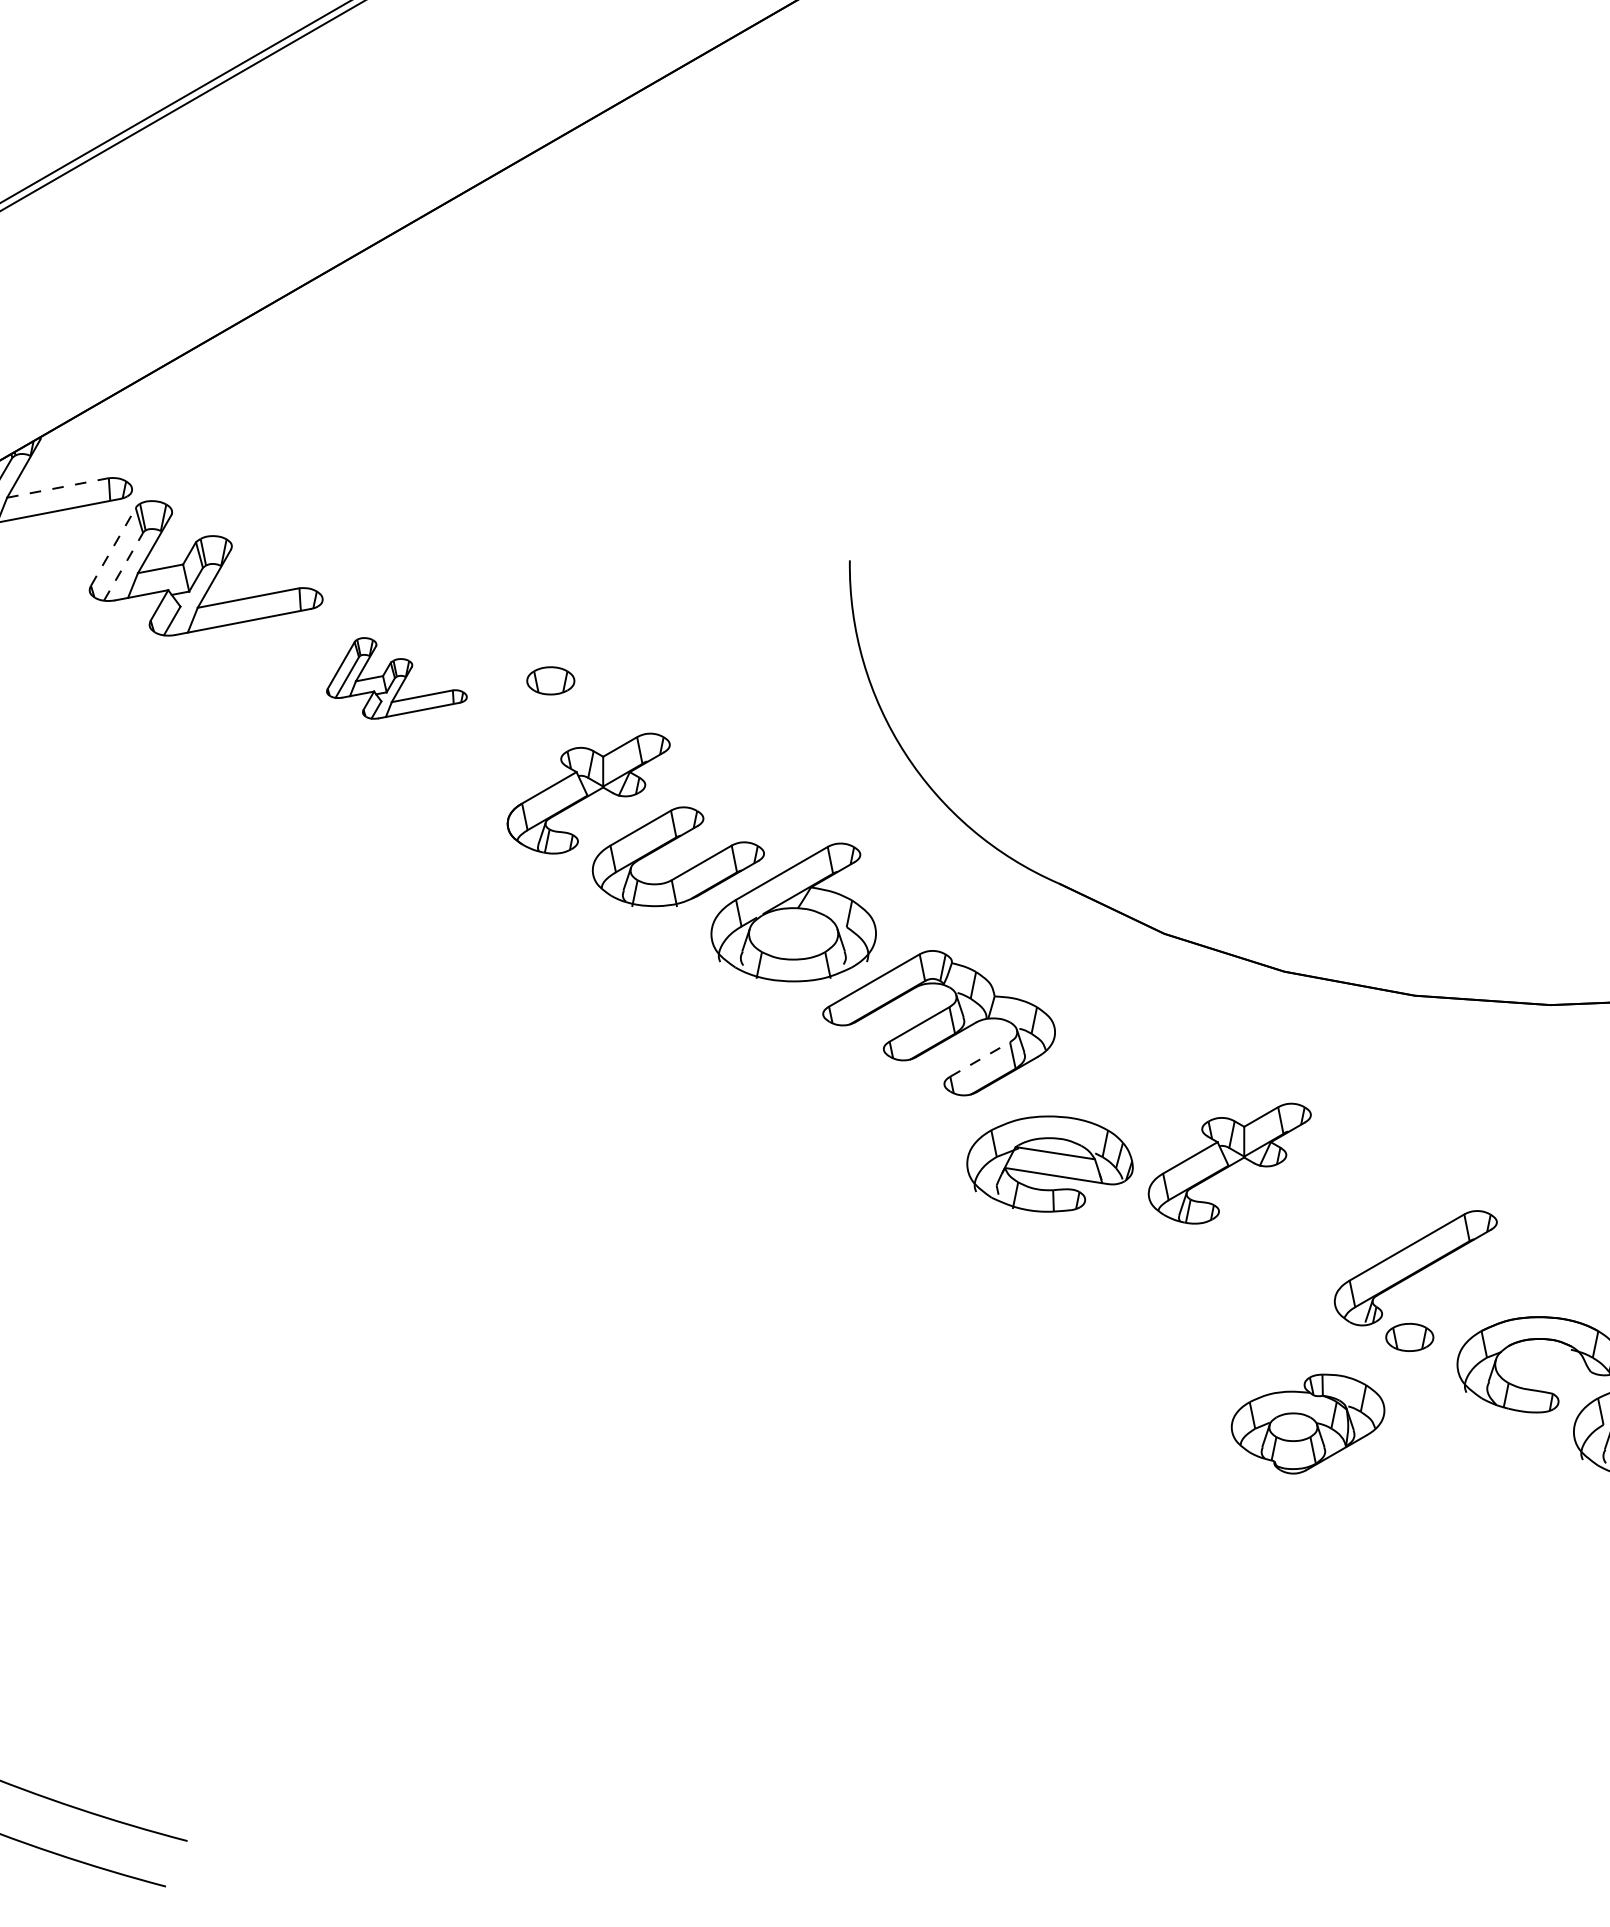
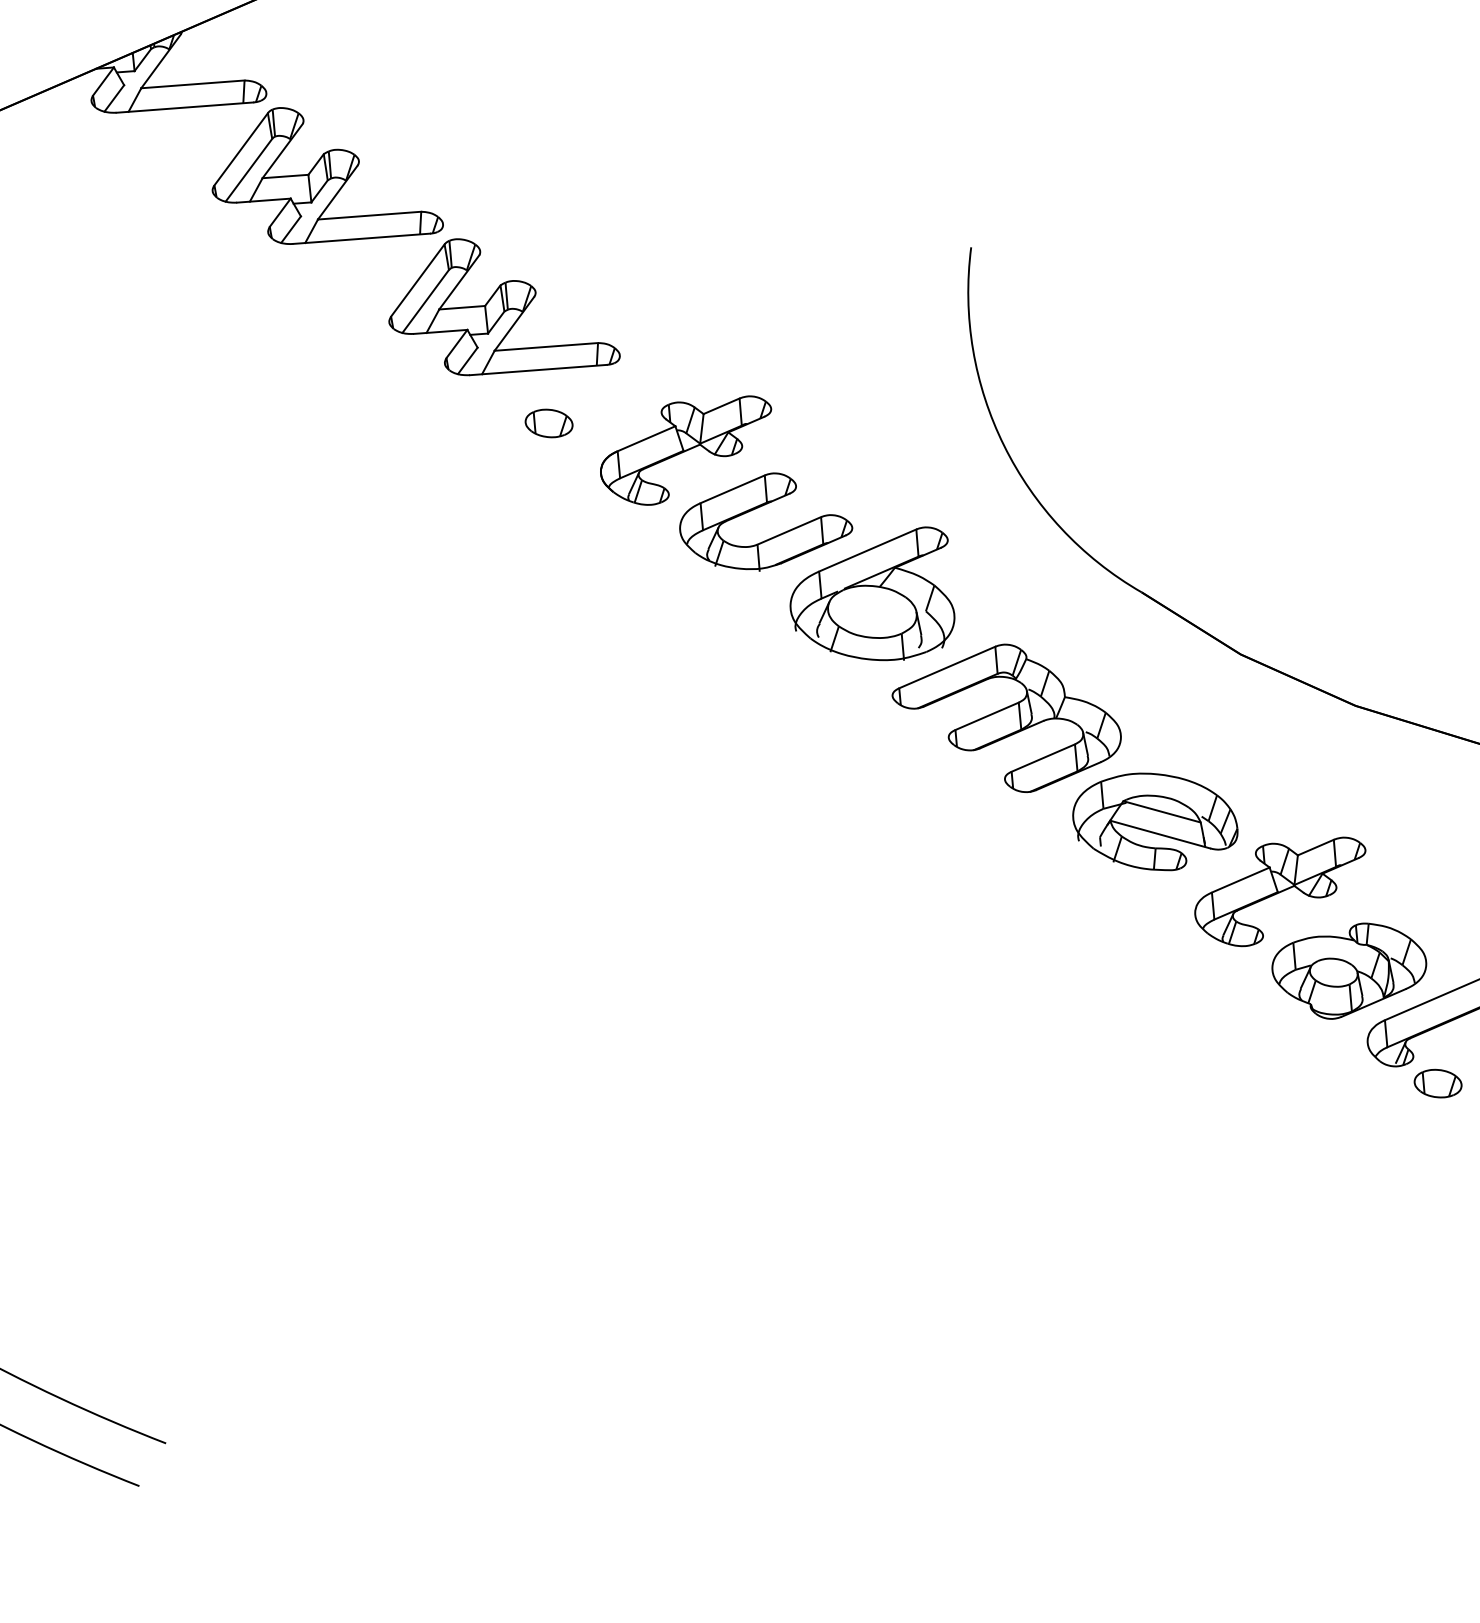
line: (58, 487) -> (193, 83), dashed -> solid
line: (113, 546) -> (241, 148), dashed -> solid
line: (123, 566) -> (248, 169), dashed -> solid
part: (396, 678) -> (507, 312), size x1.67
part: (550, 680) -> (548, 423), moved
line: (980, 1059) -> (1043, 758), dashed -> solid
part: (1049, 1163) -> (1155, 821), moved
part: (1307, 1423) -> (1348, 970), moved

